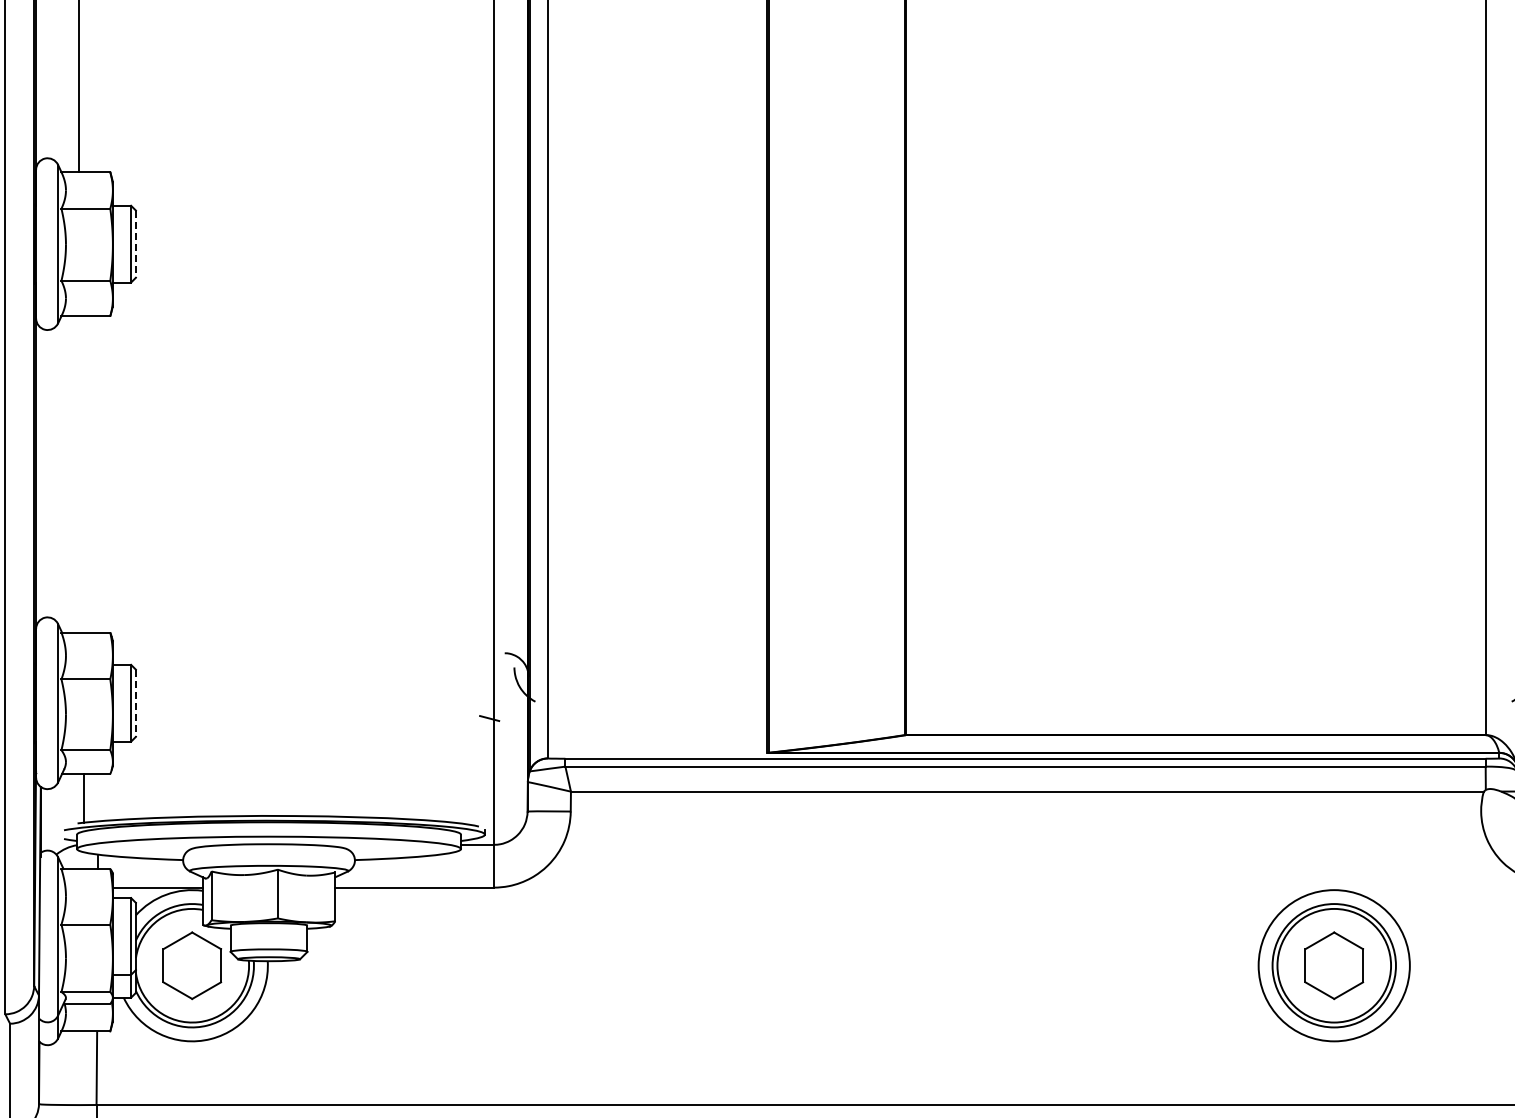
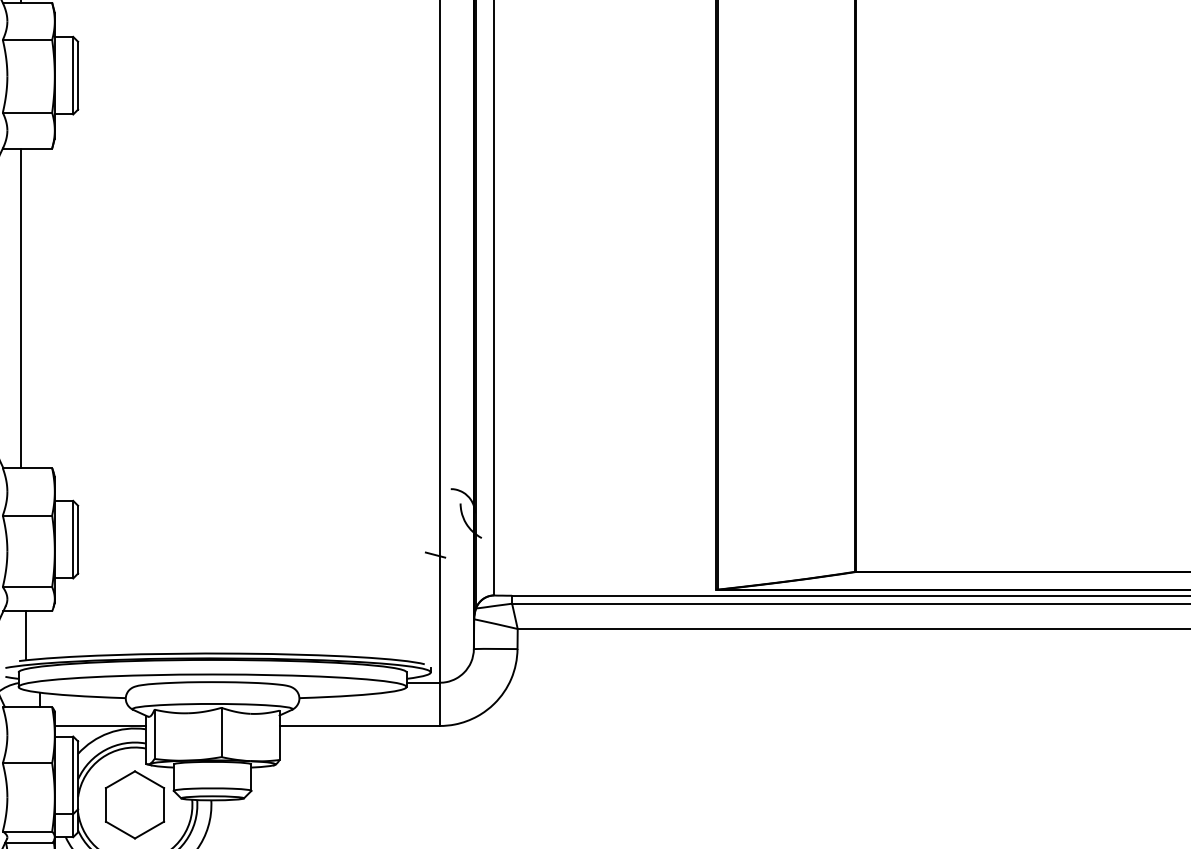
line: (135, 244) -> (77, 76), dashed -> solid
line: (79, 474) -> (21, 308), added
line: (135, 703) -> (77, 539), dashed -> solid

